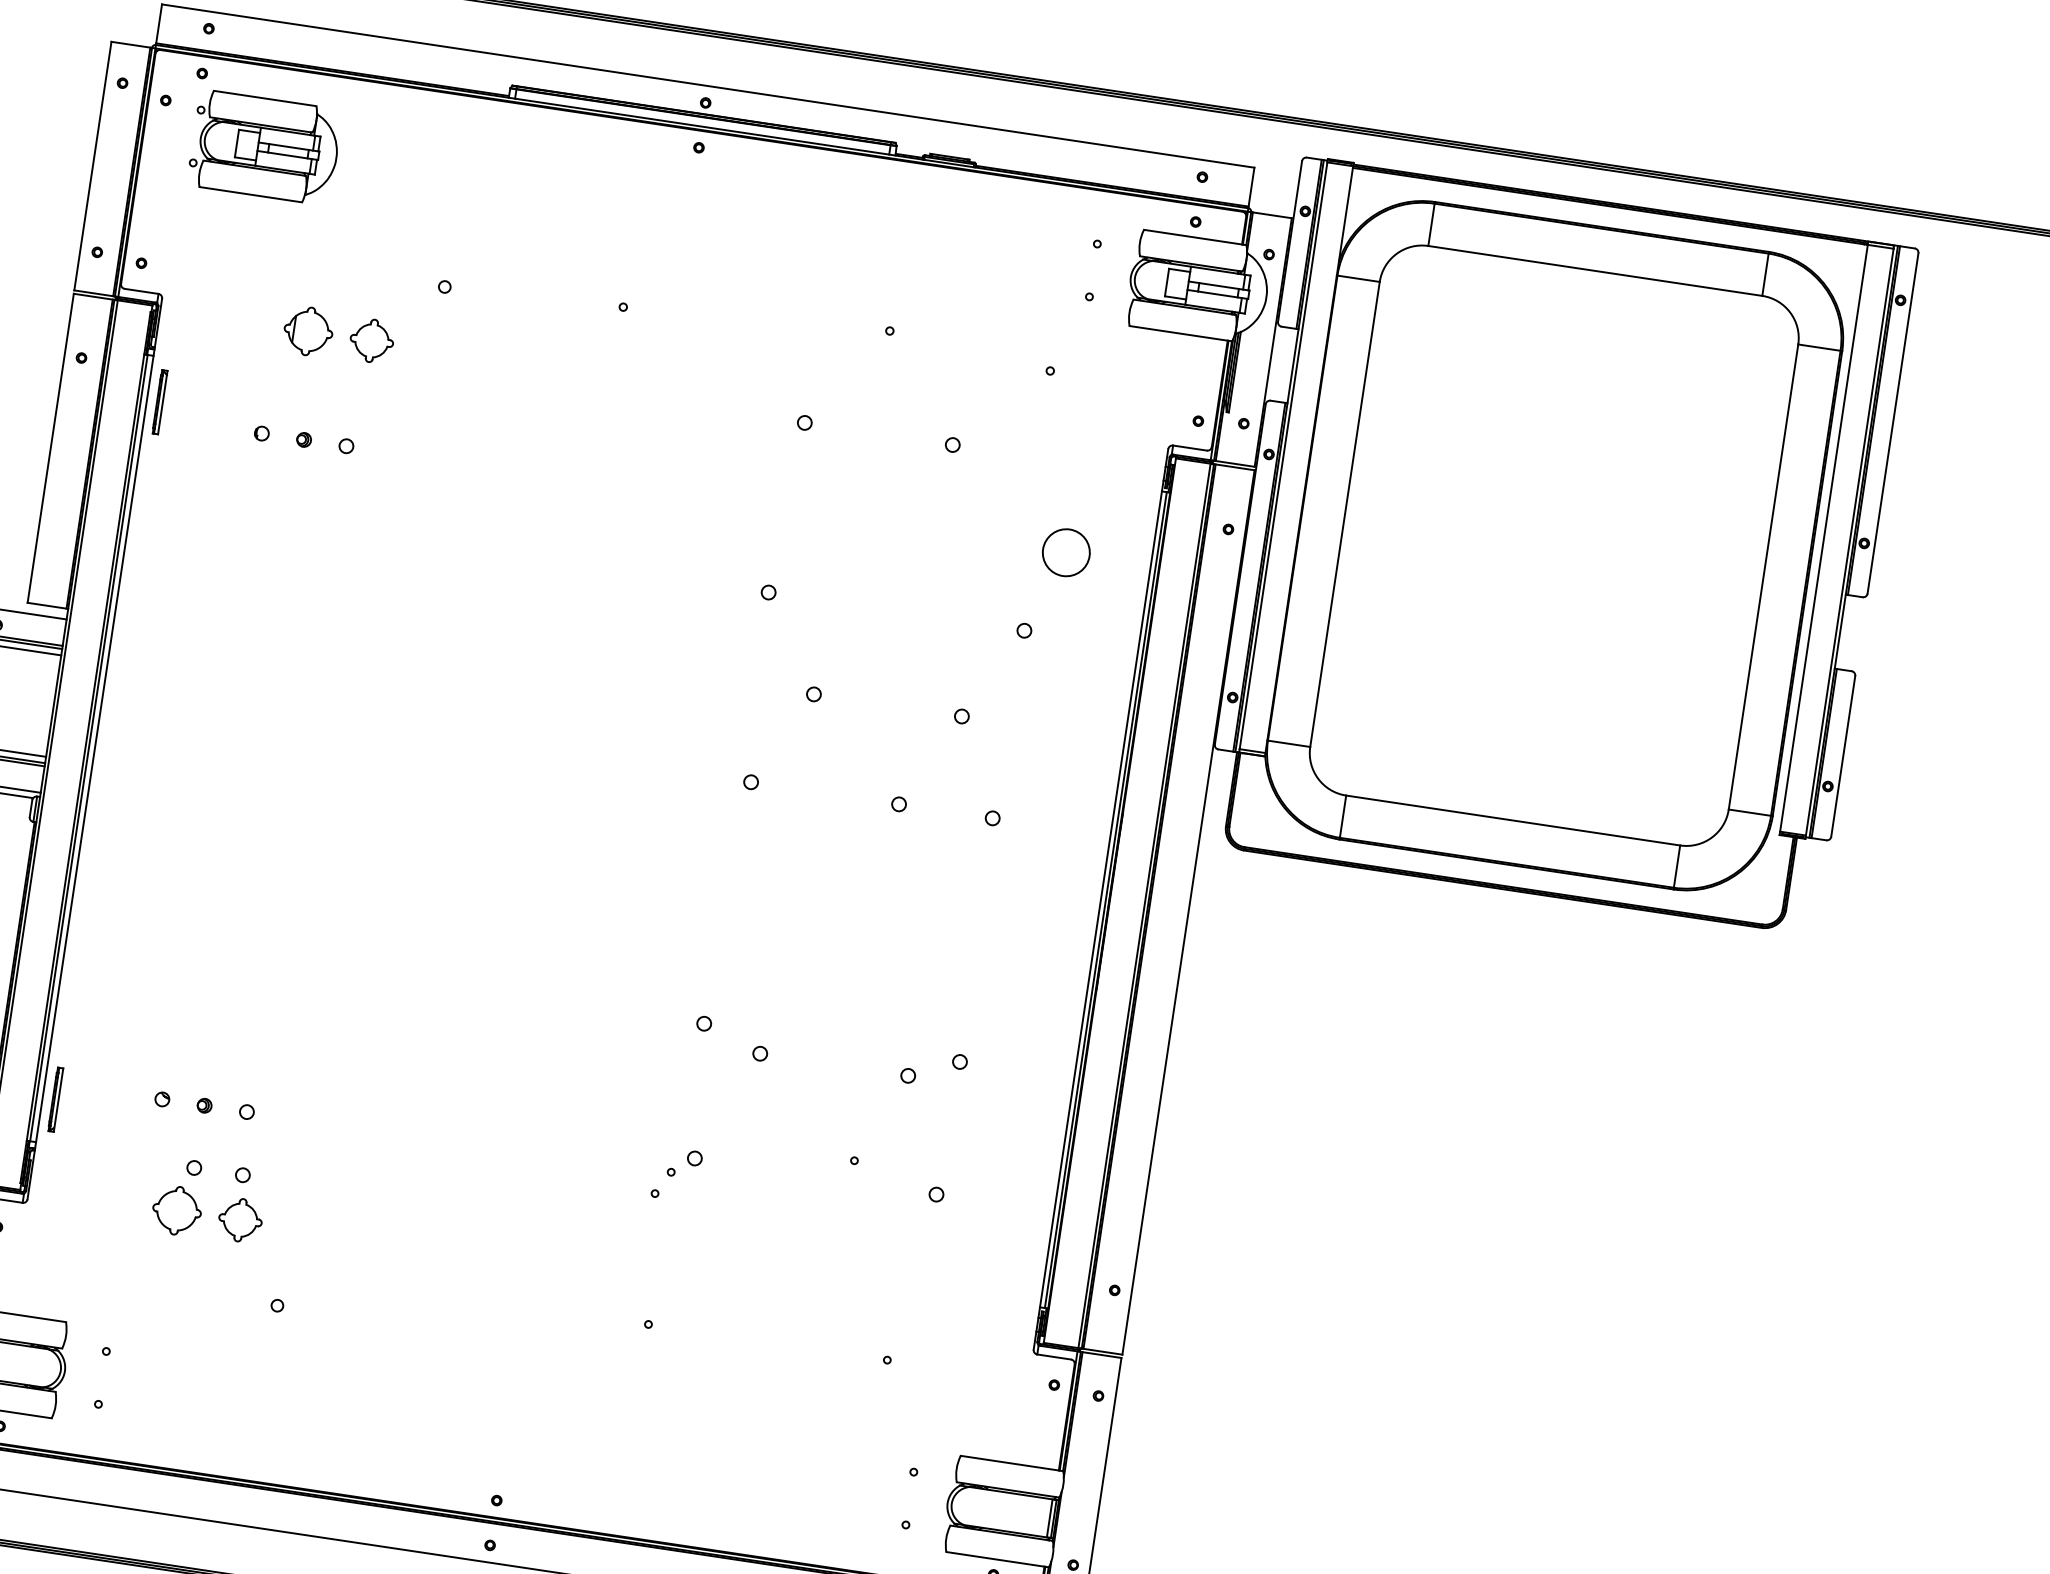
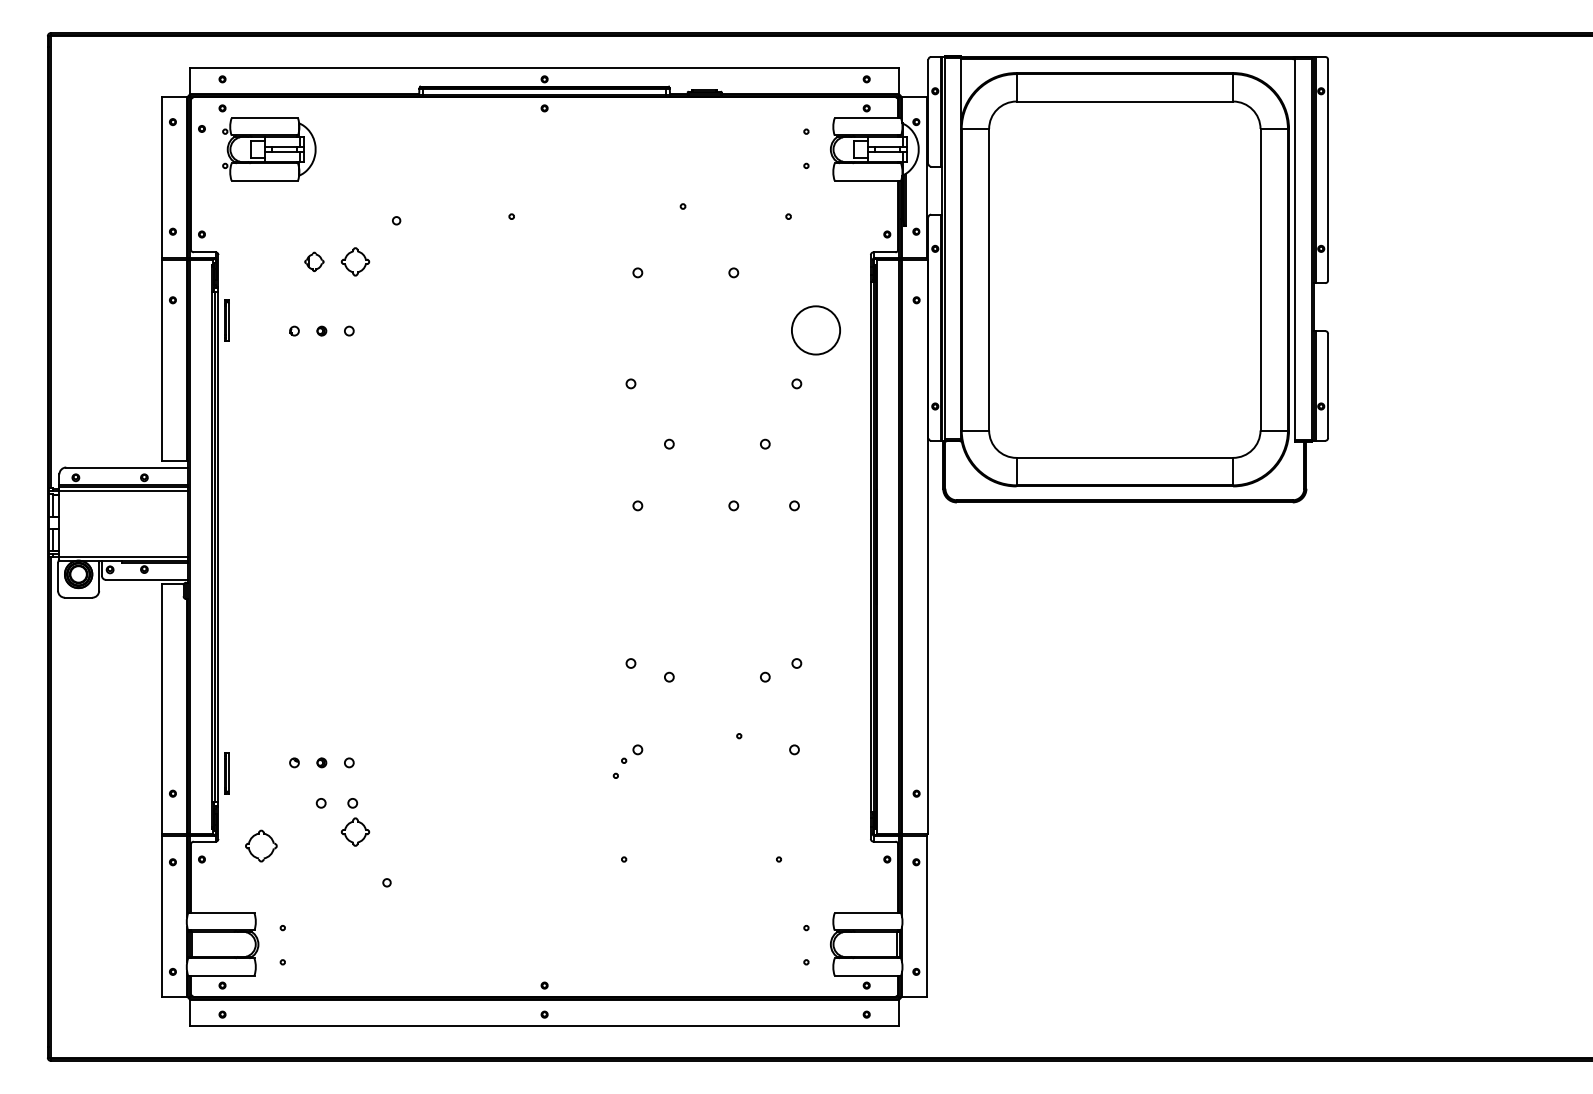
part: (308, 330) -> (314, 261), size x0.6
circle: (1065, 552) -> (815, 330), size x1.6
part: (177, 1209) -> (261, 845), moved

